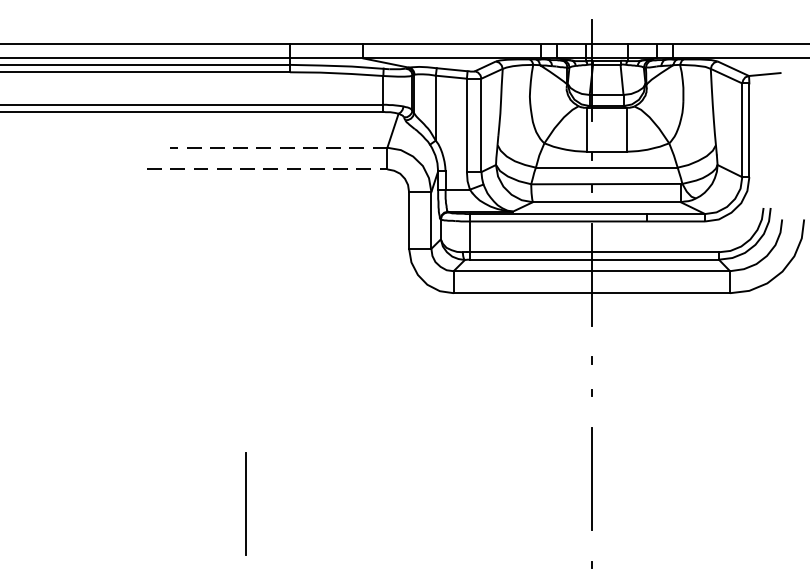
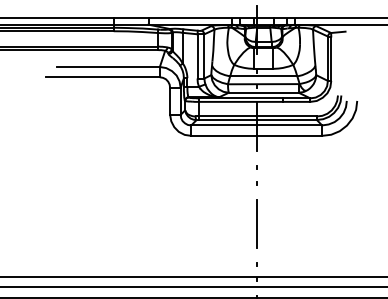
line: (278, 146) -> (108, 66), dashed -> solid
line: (268, 169) -> (103, 77), dashed -> solid
line: (245, 503) -> (92, 235), removed

